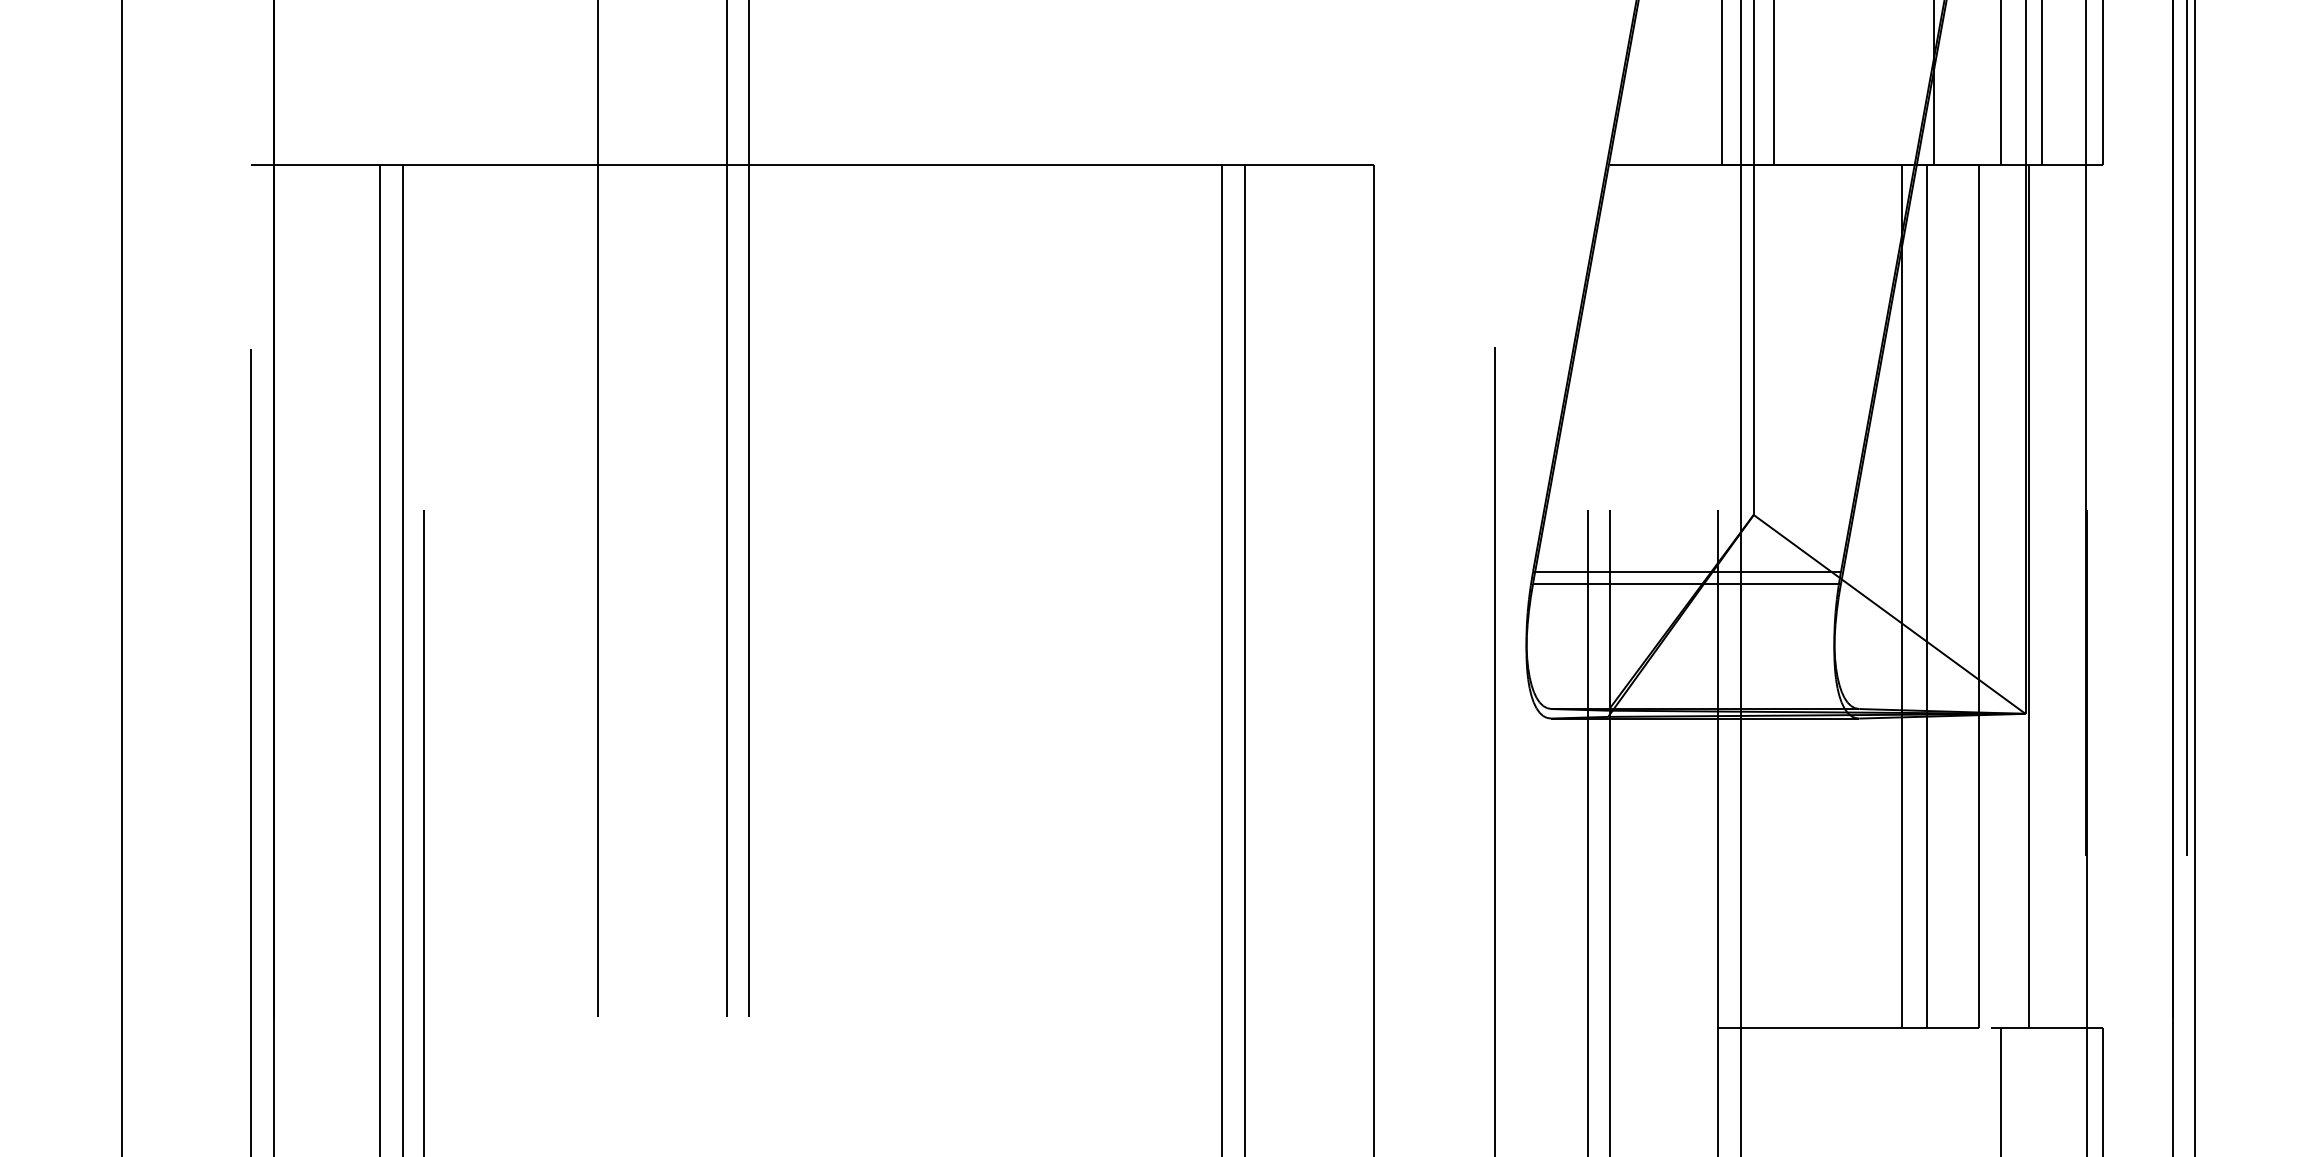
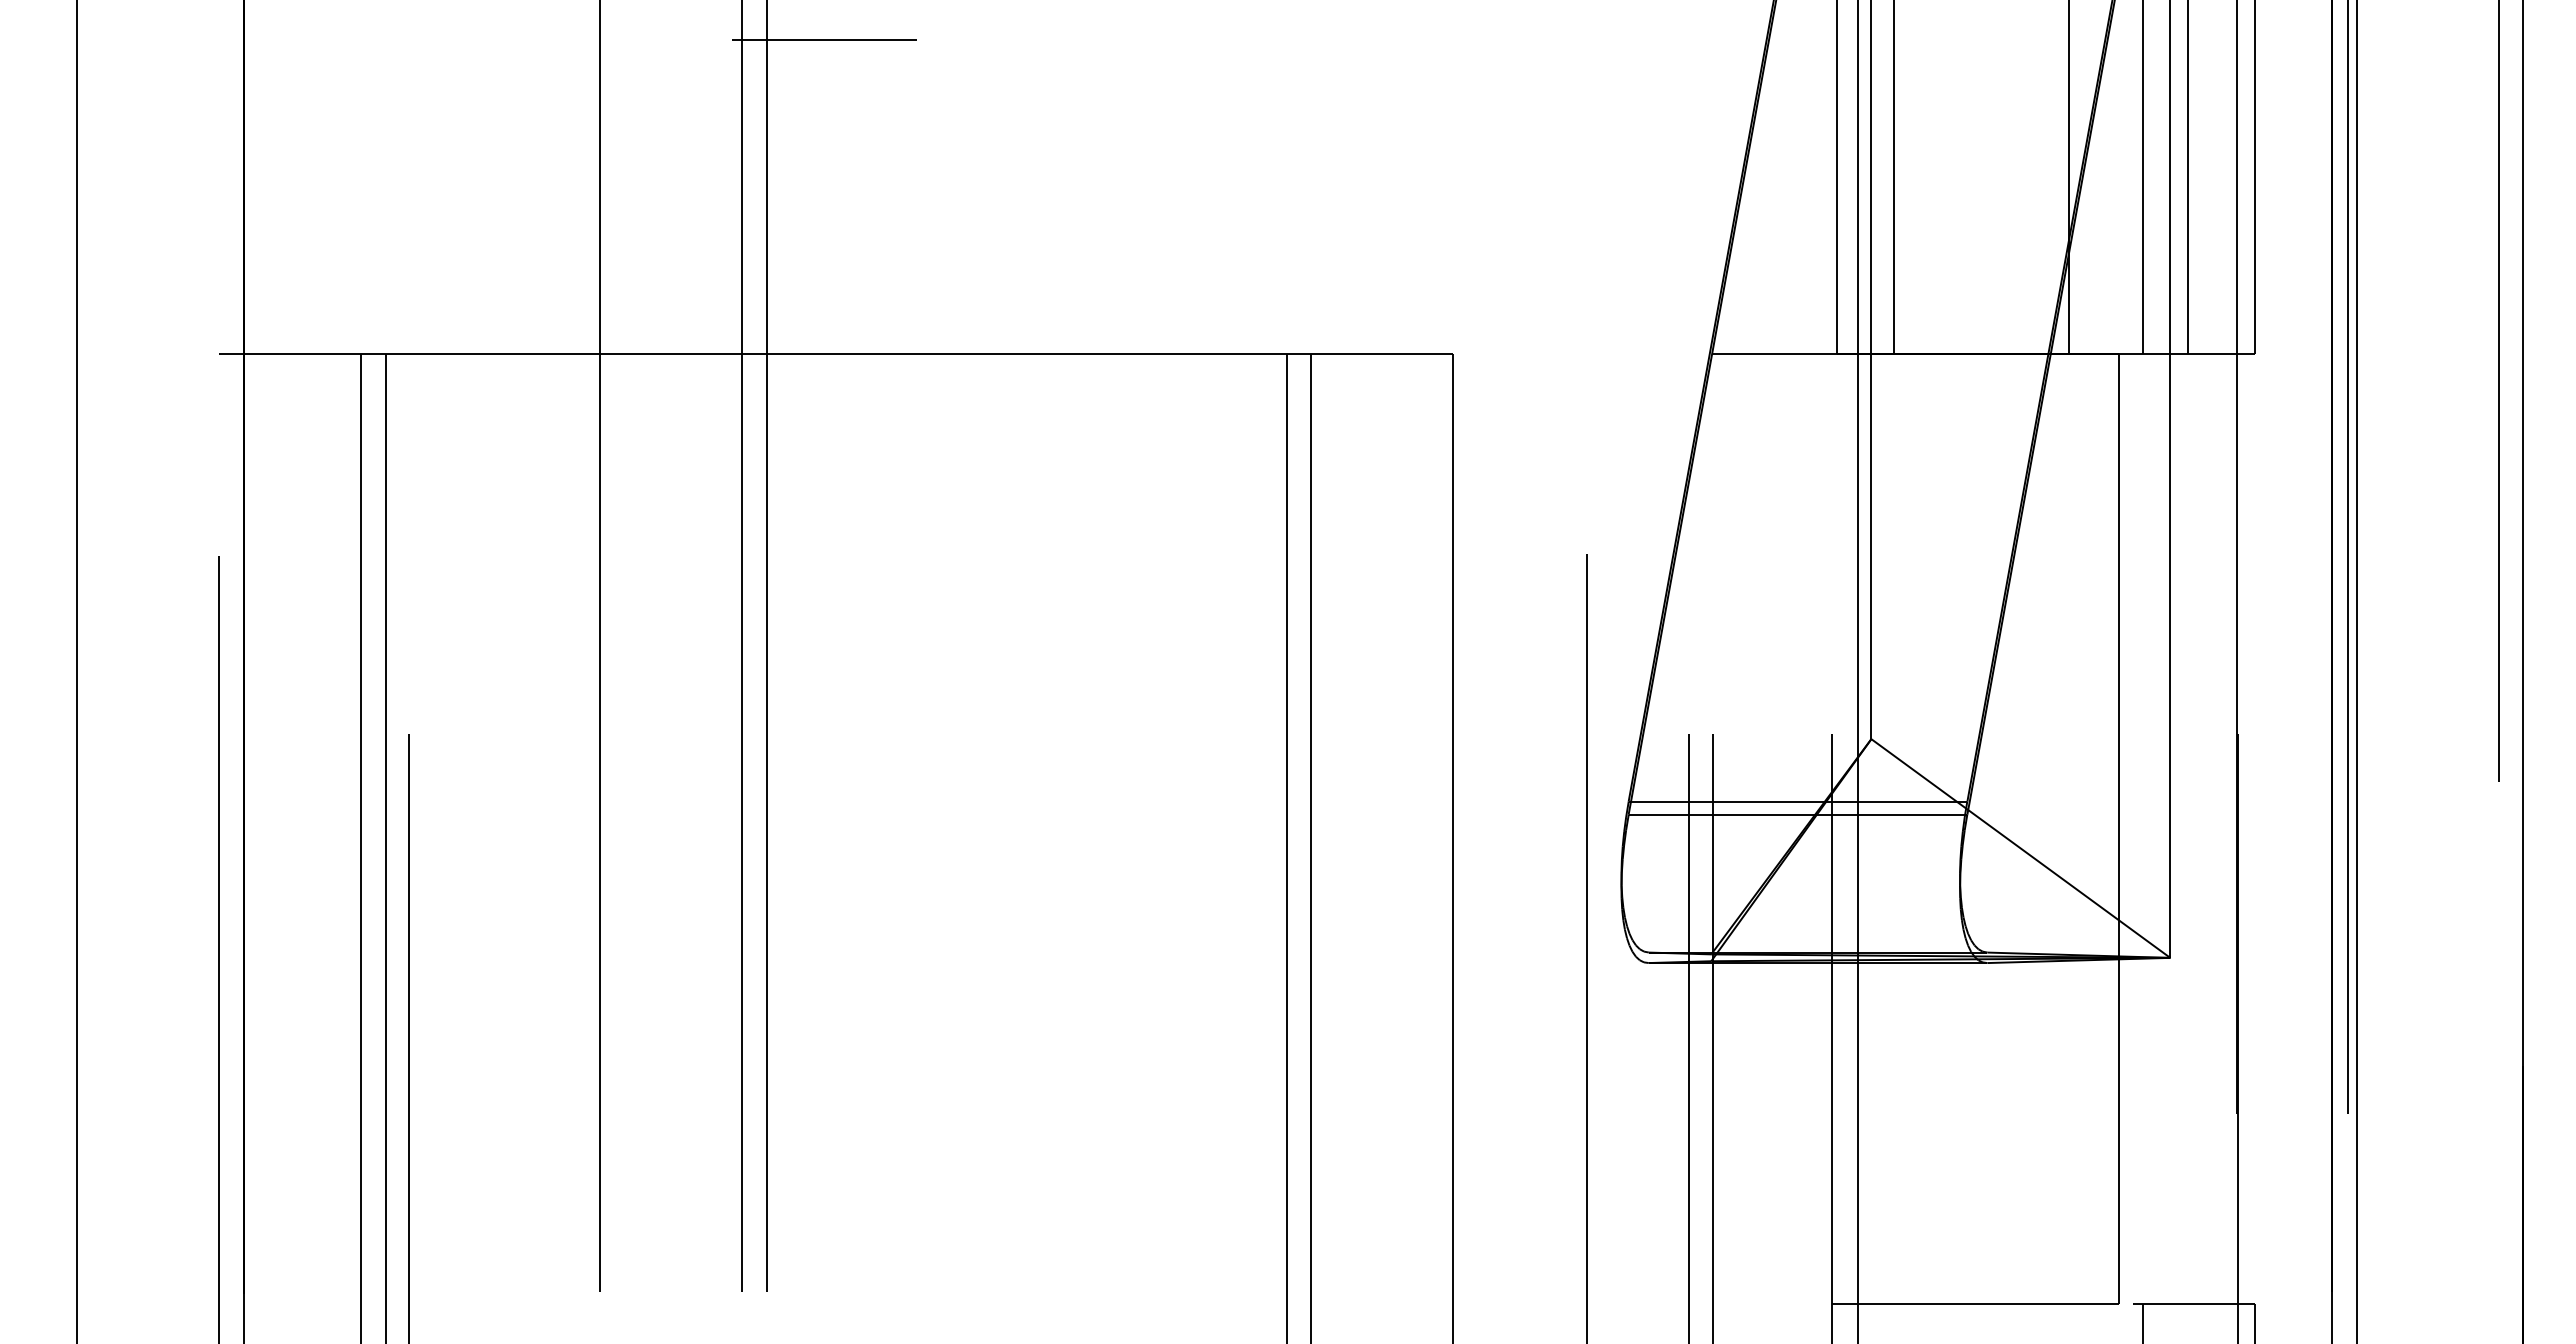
line: (1902, 596) -> (2034, 828), removed
line: (1927, 596) -> (2062, 828), removed
line: (2028, 596) -> (2173, 828), removed

